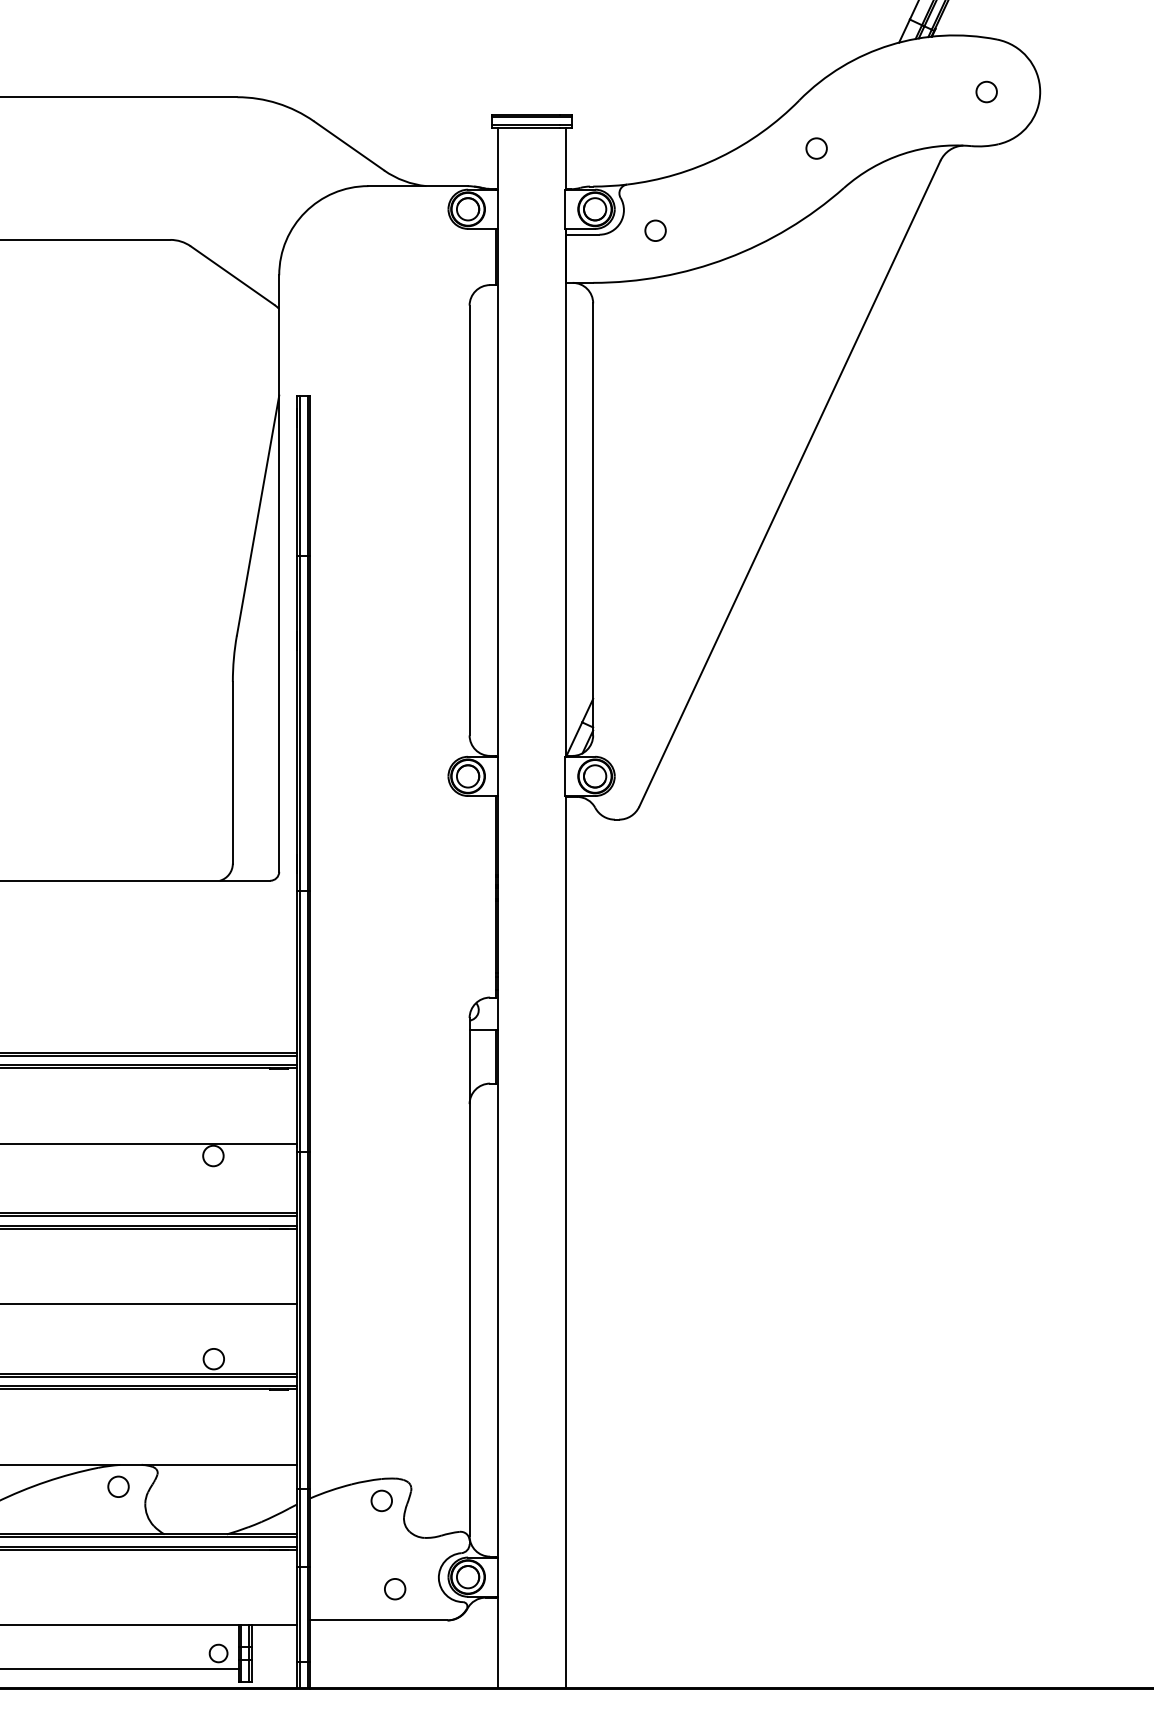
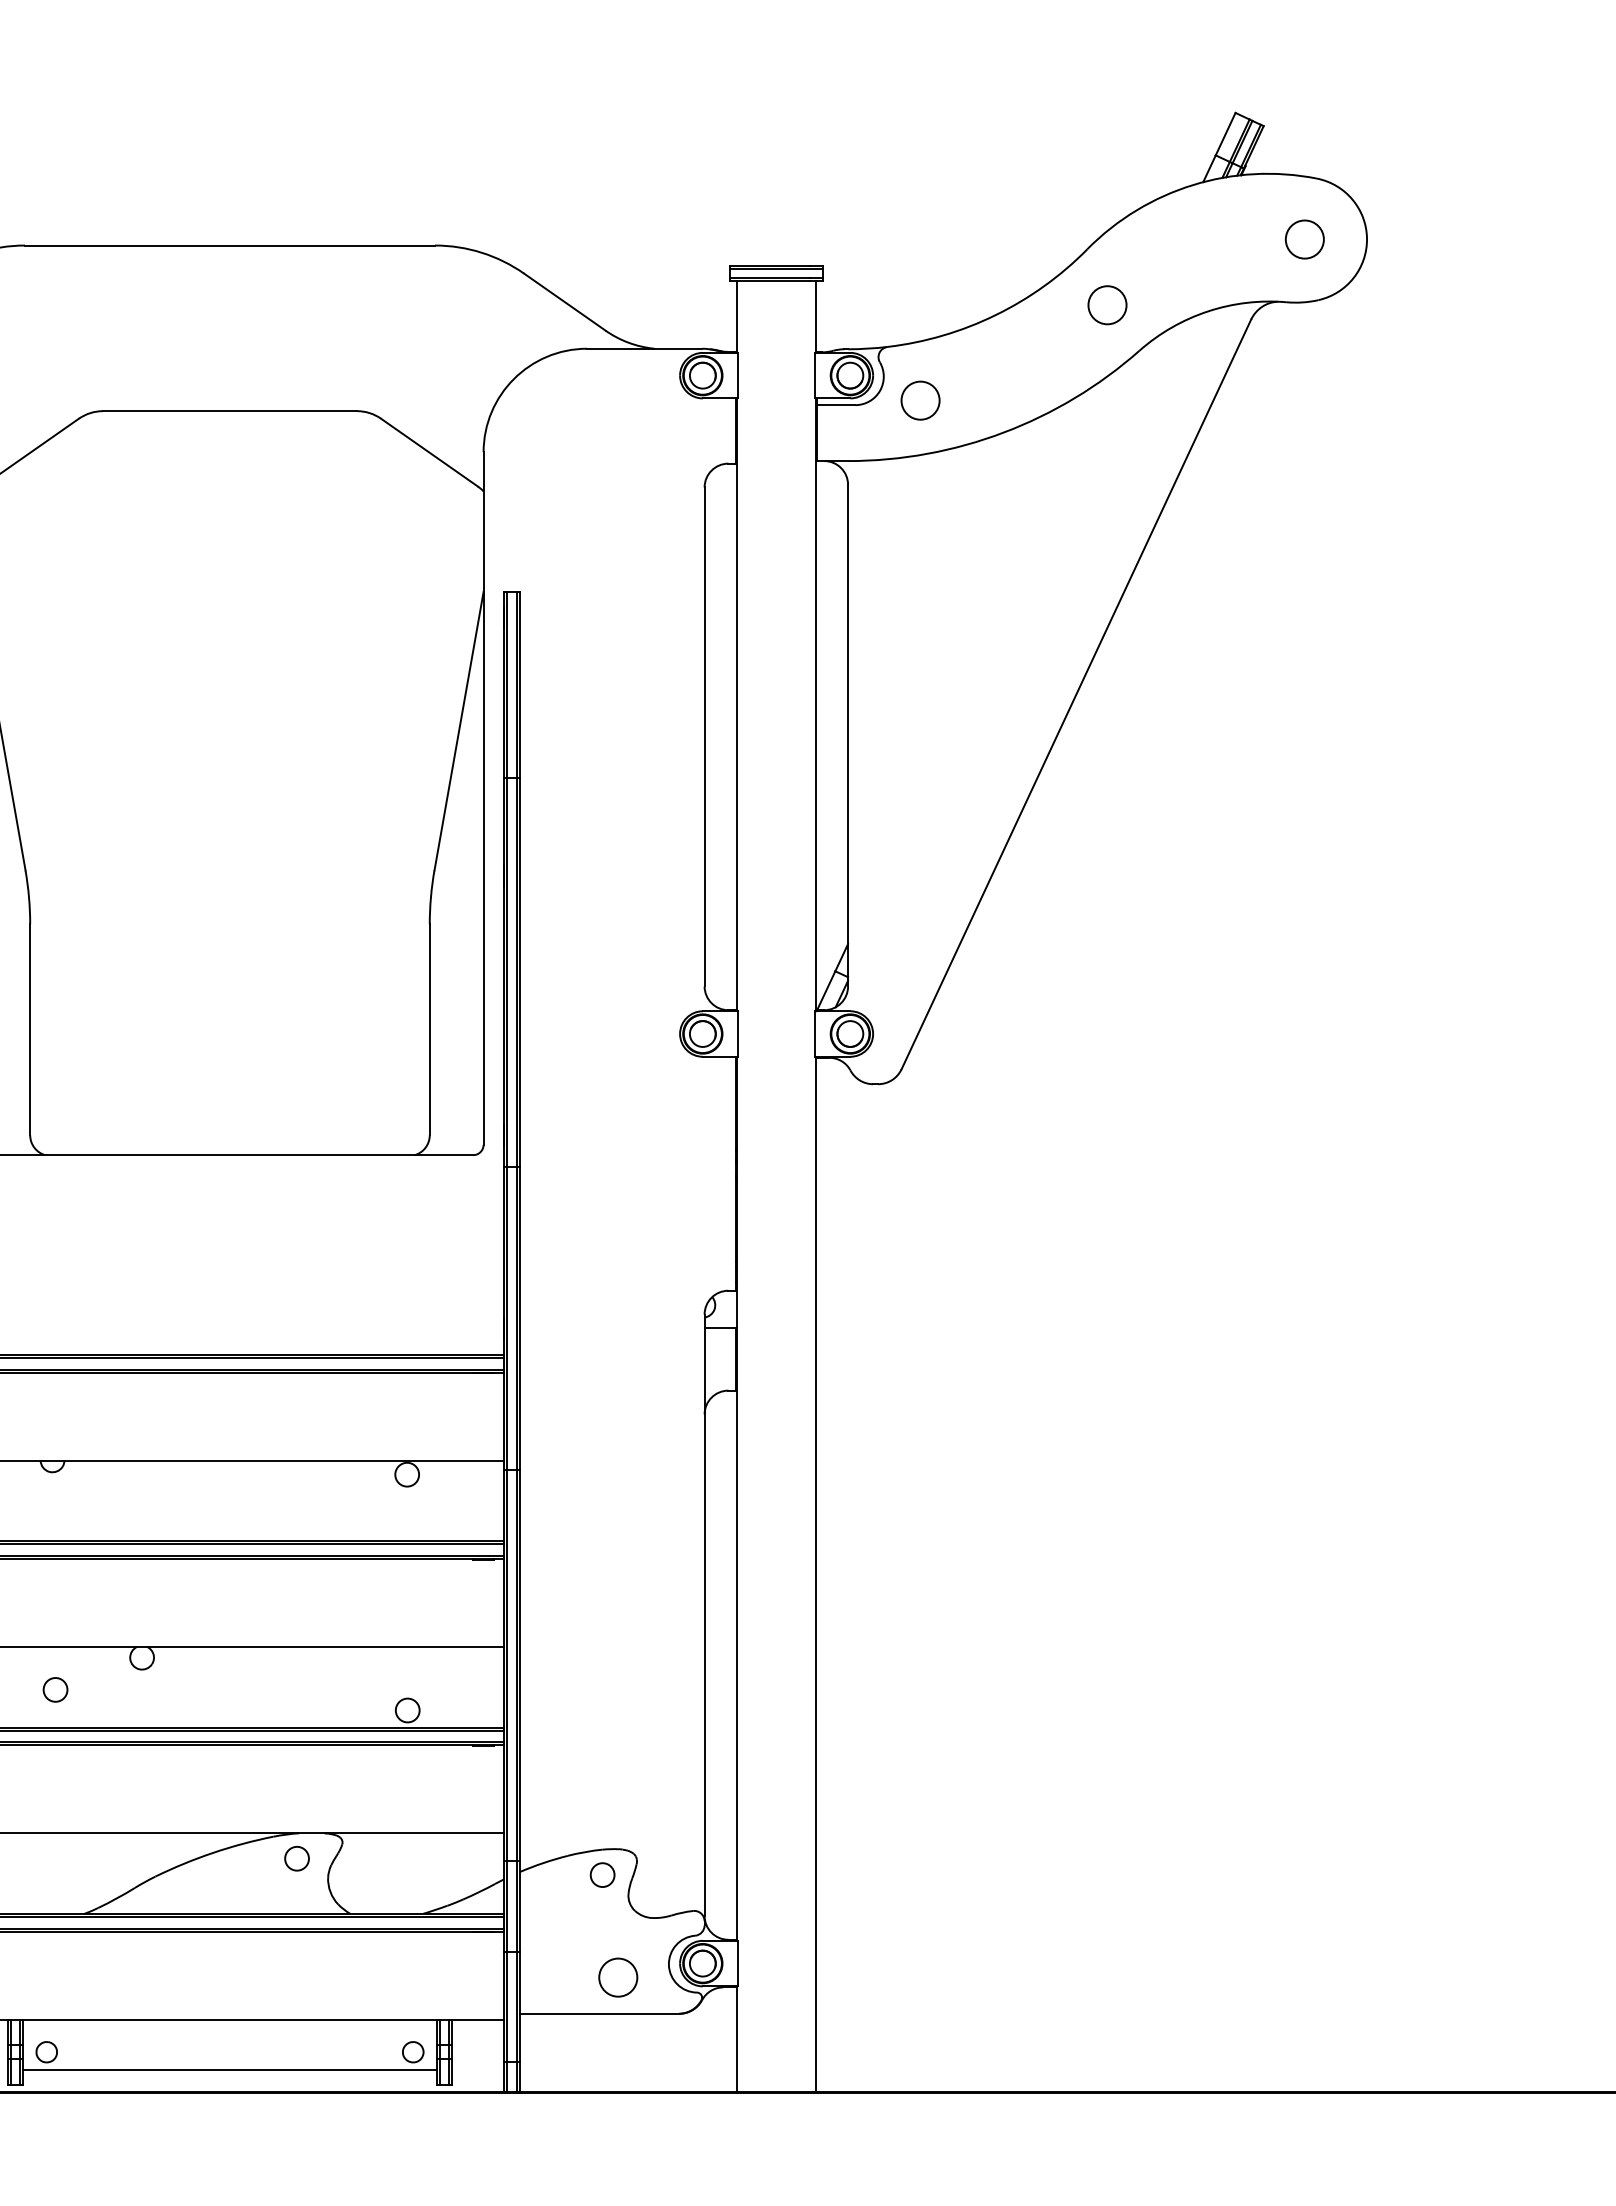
circle: (986, 92) -> (1304, 239), size x1.6
circle: (816, 148) -> (1107, 304), size x1.6
circle: (655, 230) -> (920, 400), size x1.6
circle: (394, 1589) -> (617, 1977), size x1.6

